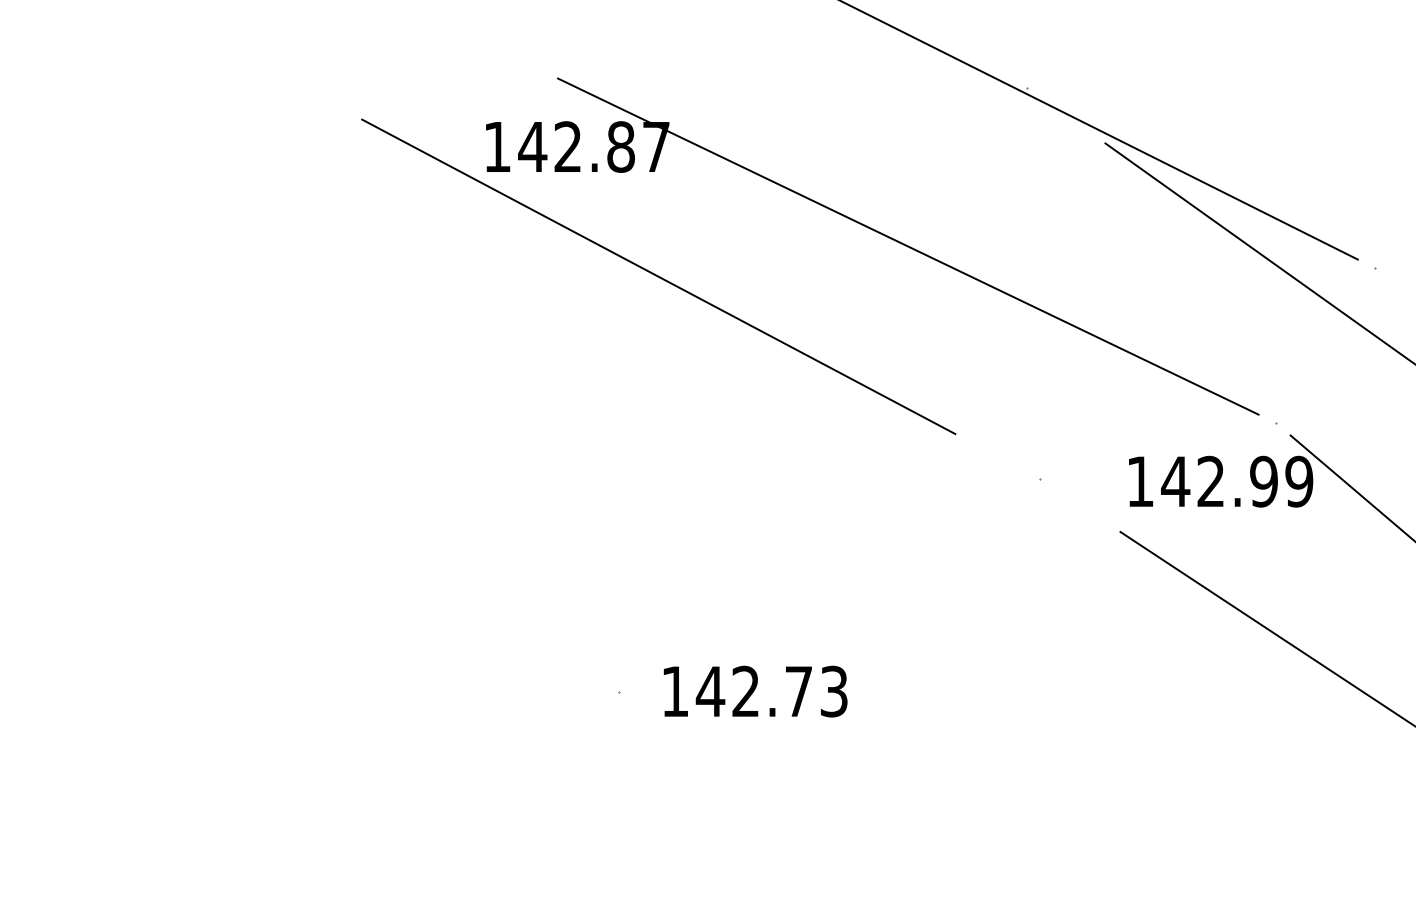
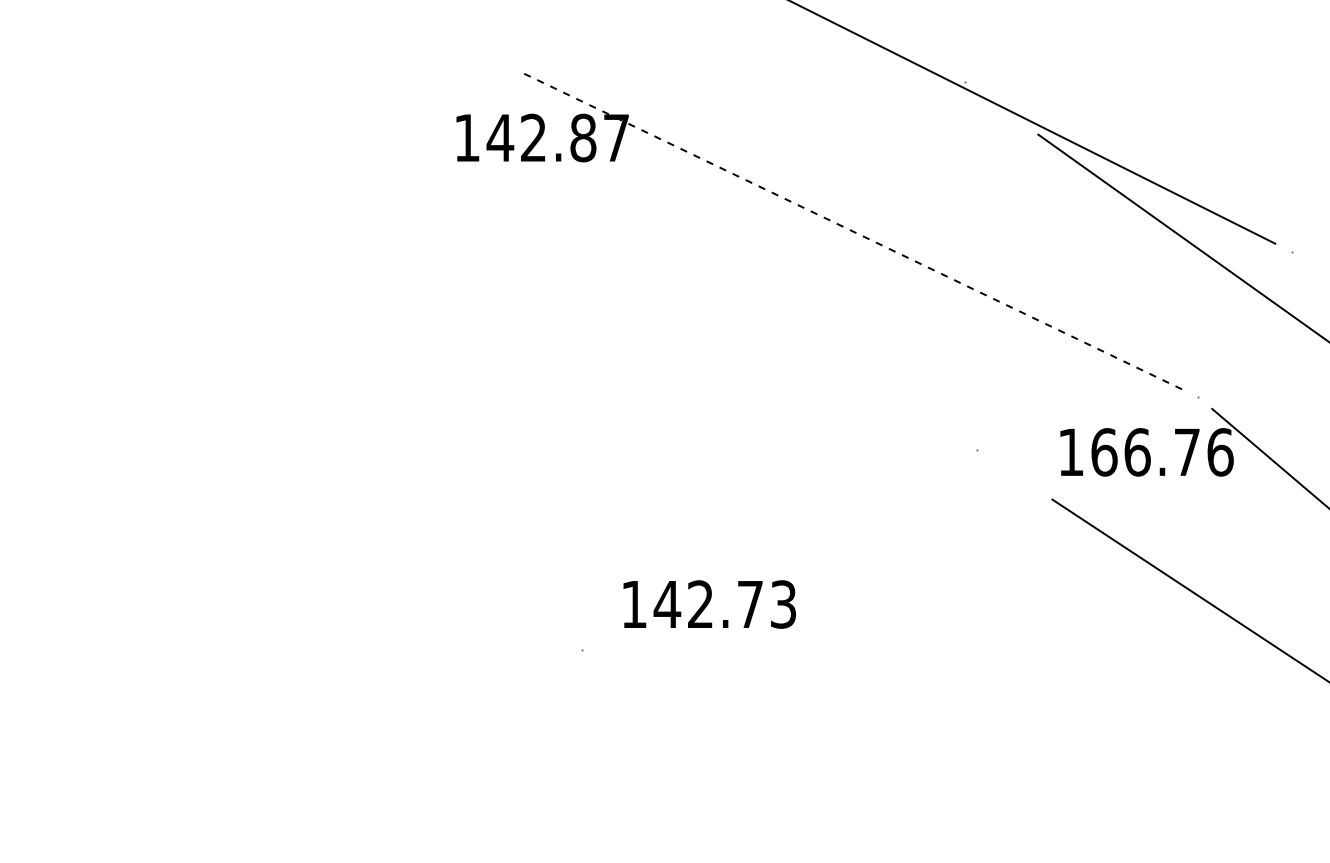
line: (908, 246) -> (853, 231), solid -> dashed
line: (658, 276) -> (618, 259), removed
text: (1236, 481) -> (1161, 452), 142.99 -> 166.76
text: (755, 691) -> (709, 604), moved

